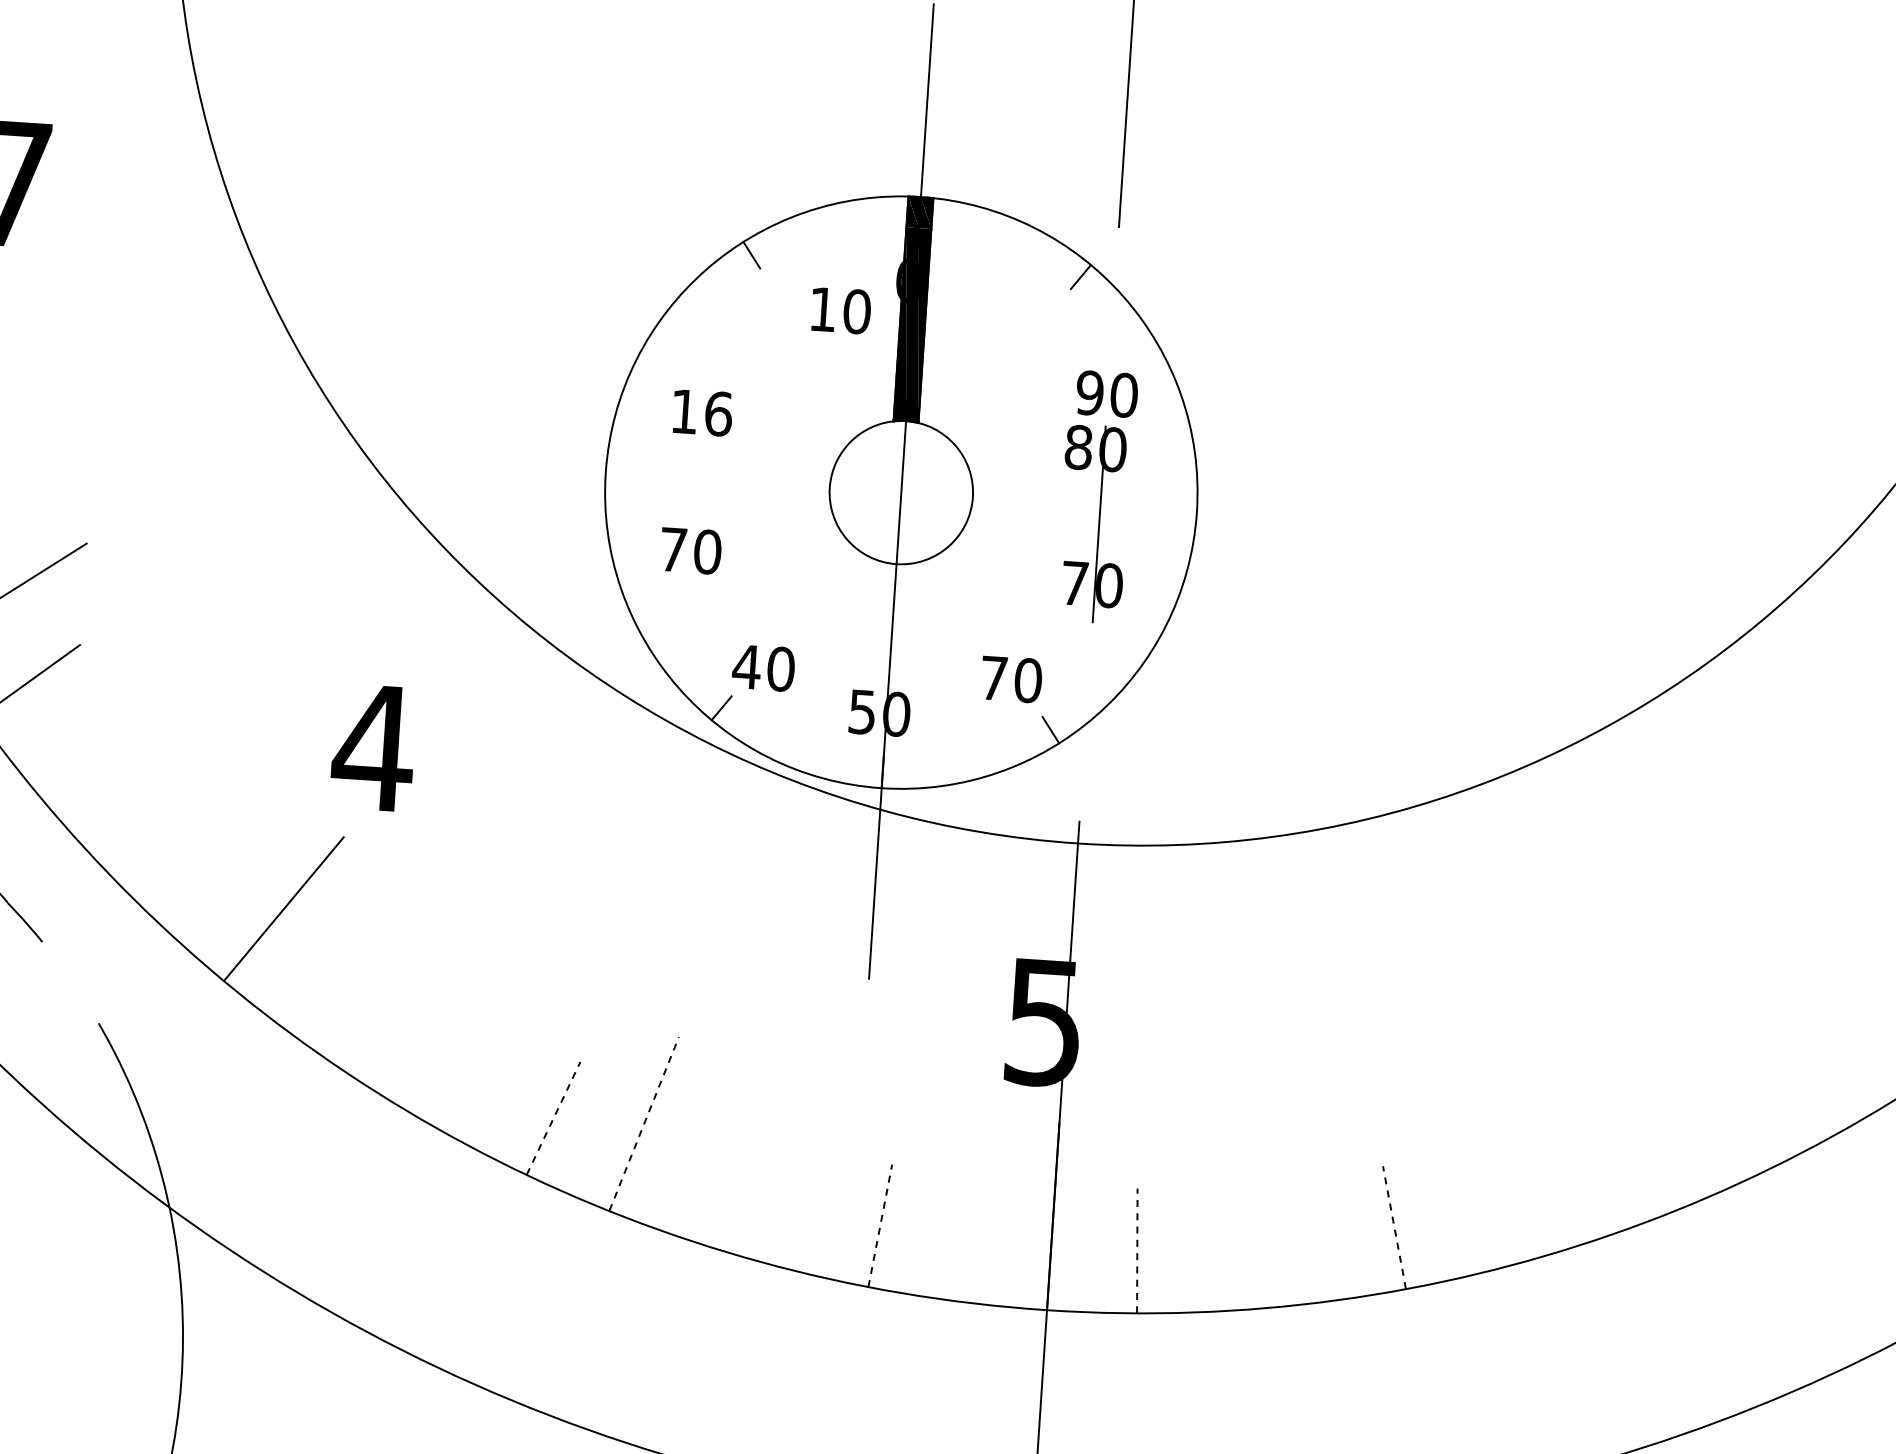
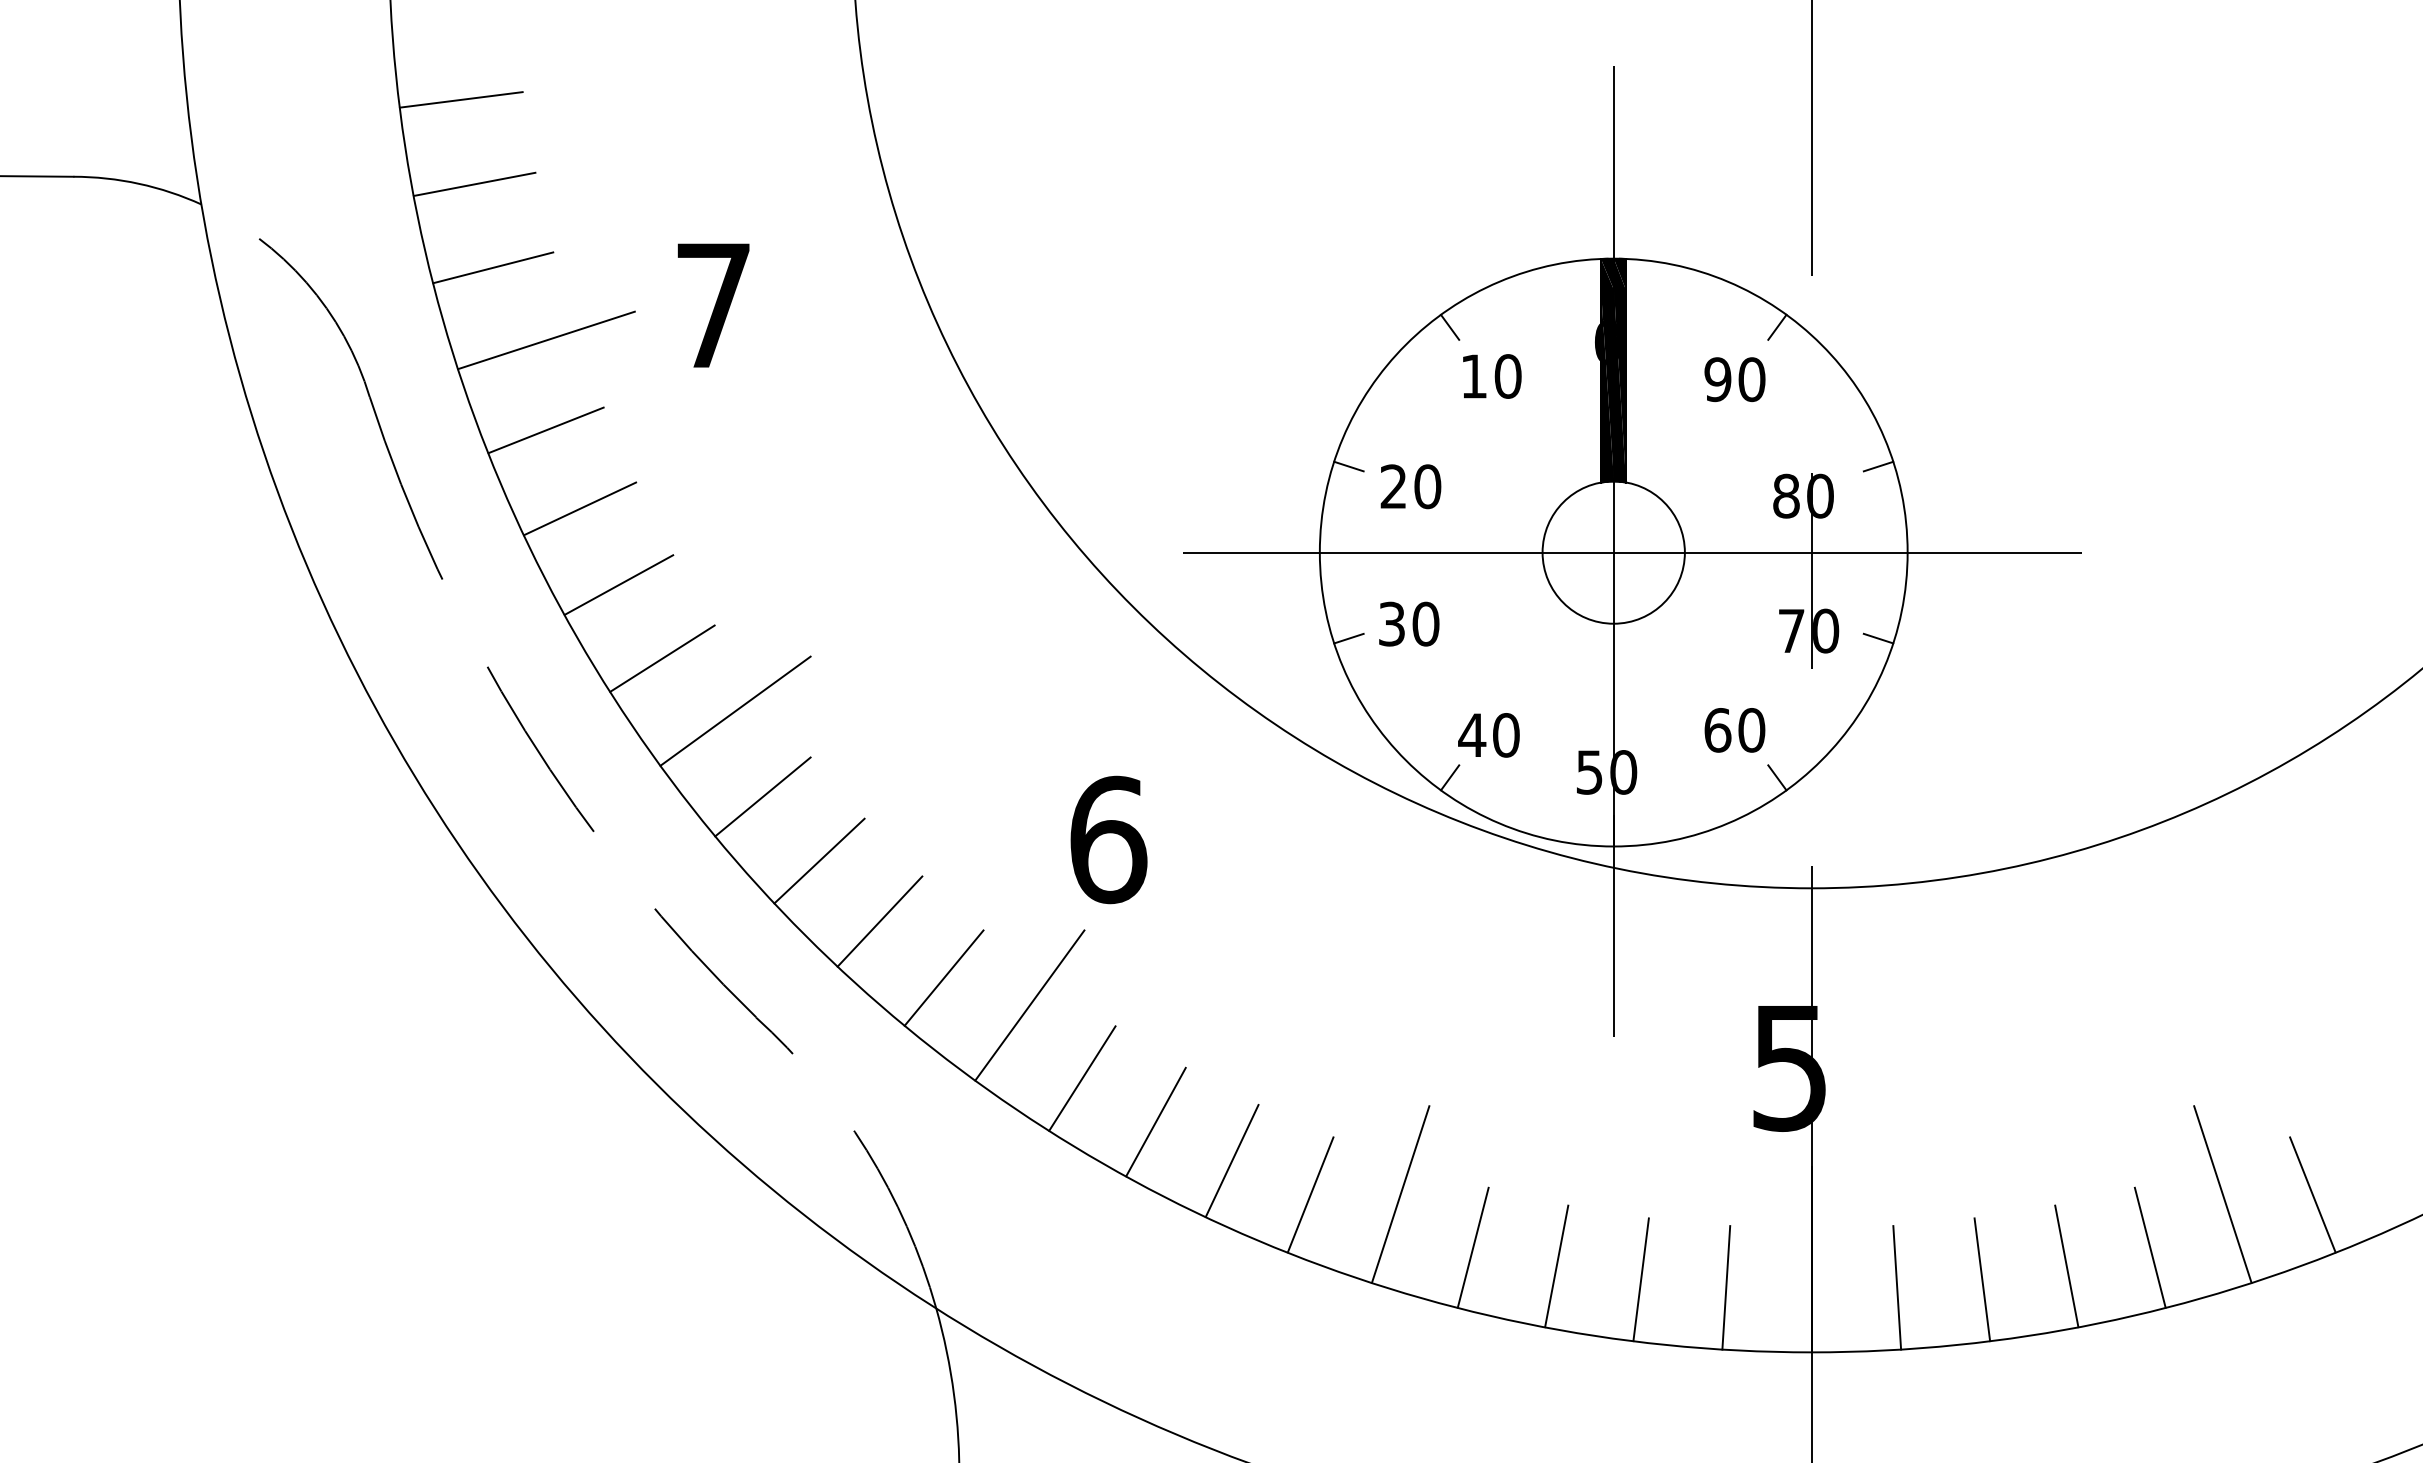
text: (841, 310) -> (1492, 376), moved
line: (640, 388) -> (1348, 466), added
text: (1106, 394) -> (1734, 379), moved
text: (701, 412) -> (1410, 486), 16 -> 20
line: (1173, 423) -> (1878, 466), added
line: (920, 493) -> (1632, 552), added
text: (673, 549) -> (1391, 623), 70 -> 30
line: (628, 561) -> (1348, 638), added
line: (1161, 596) -> (1878, 638), added
text: (993, 678) -> (1717, 730), 70 -> 60
text: (373, 747) -> (1107, 839), 4 -> 6
line: (82, 749) -> (819, 860), added
line: (138, 814) -> (879, 921), added
line: (198, 875) -> (943, 977), added
line: (331, 986) -> (1082, 1078), added
line: (402, 1034) -> (1155, 1121), added
line: (476, 1078) -> (1231, 1160), added
line: (553, 1117) -> (1310, 1194), dashed -> solid
line: (644, 1123) -> (1400, 1194), dashed -> solid
line: (1470, 1178) -> (2222, 1194), added
line: (712, 1182) -> (1472, 1247), added
line: (1561, 1184) -> (2312, 1194), added
line: (796, 1206) -> (1556, 1266), added
line: (880, 1225) -> (1641, 1279), dashed -> solid
line: (1394, 1227) -> (2150, 1247), dashed -> solid
line: (965, 1239) -> (1726, 1287), added
line: (1308, 1240) -> (2066, 1266), added
line: (1223, 1248) -> (1982, 1279), added
line: (1137, 1250) -> (1897, 1287), dashed -> solid

